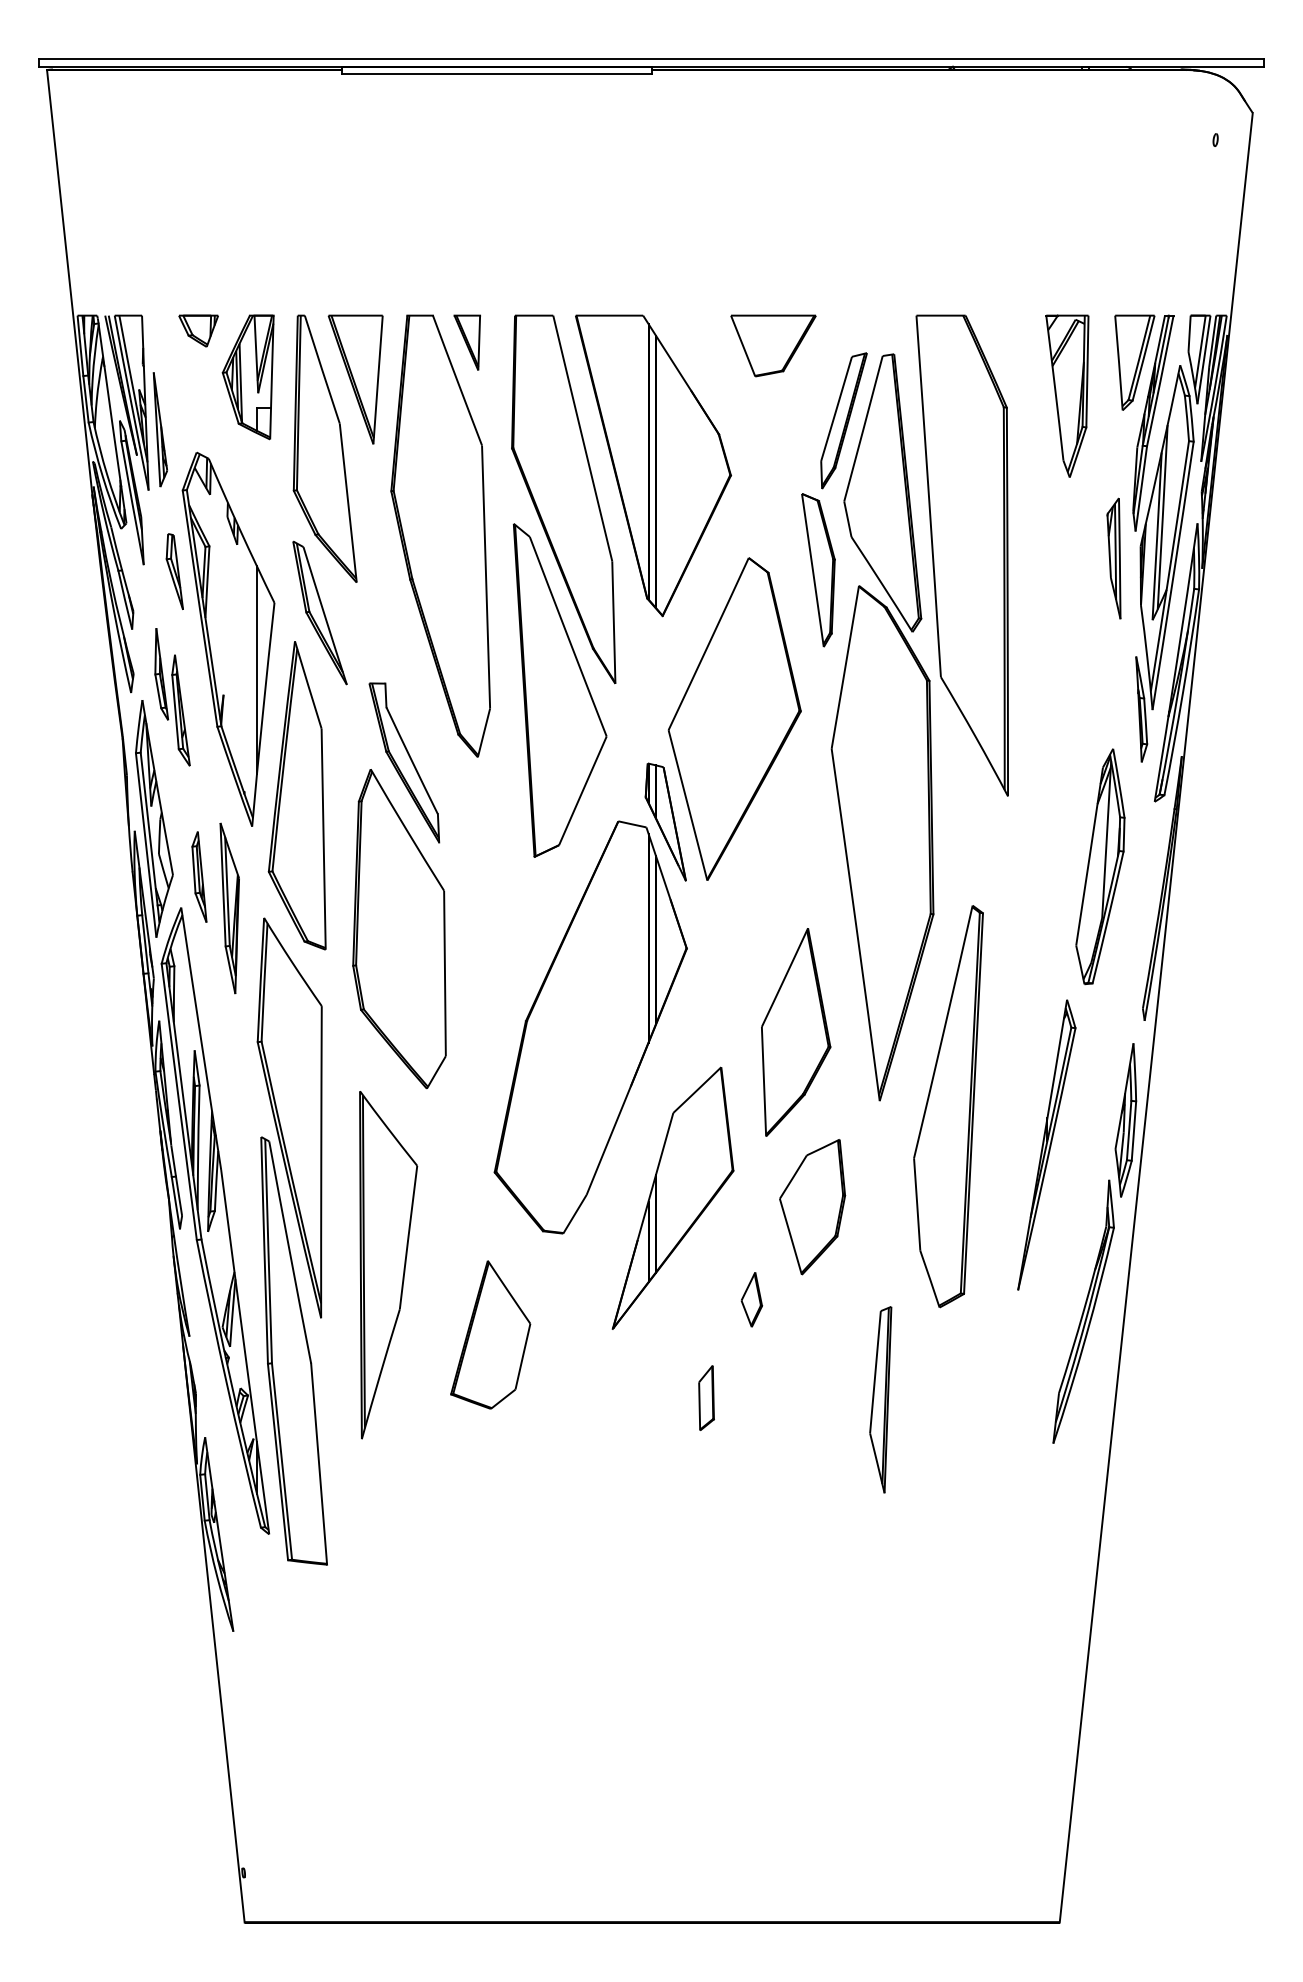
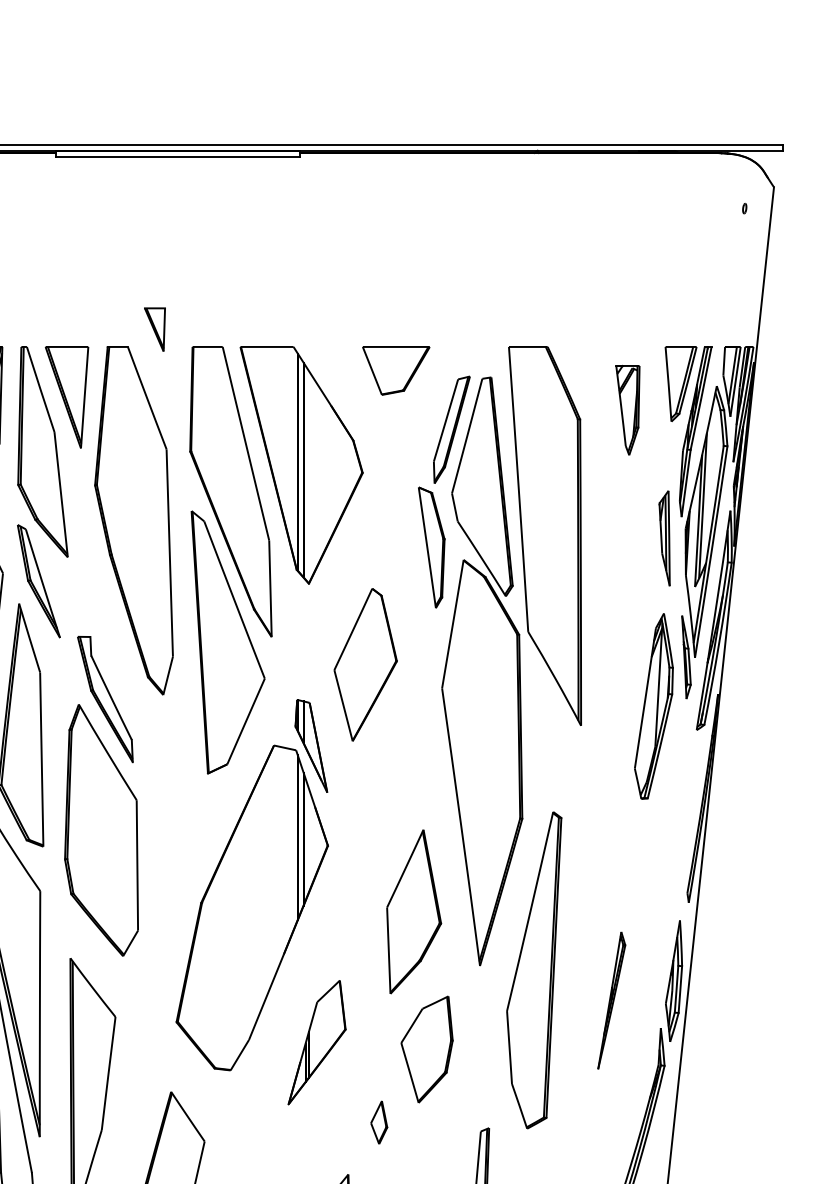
part: (466, 342) -> (154, 329), moved
part: (1067, 395) -> (627, 409), size x0.7
part: (734, 718) -> (365, 664), size x0.6
part: (1100, 866) -> (653, 706), moved
part: (1046, 1144) -> (611, 1000), size x0.6
part: (672, 1197) -> (316, 1041), size x0.6

